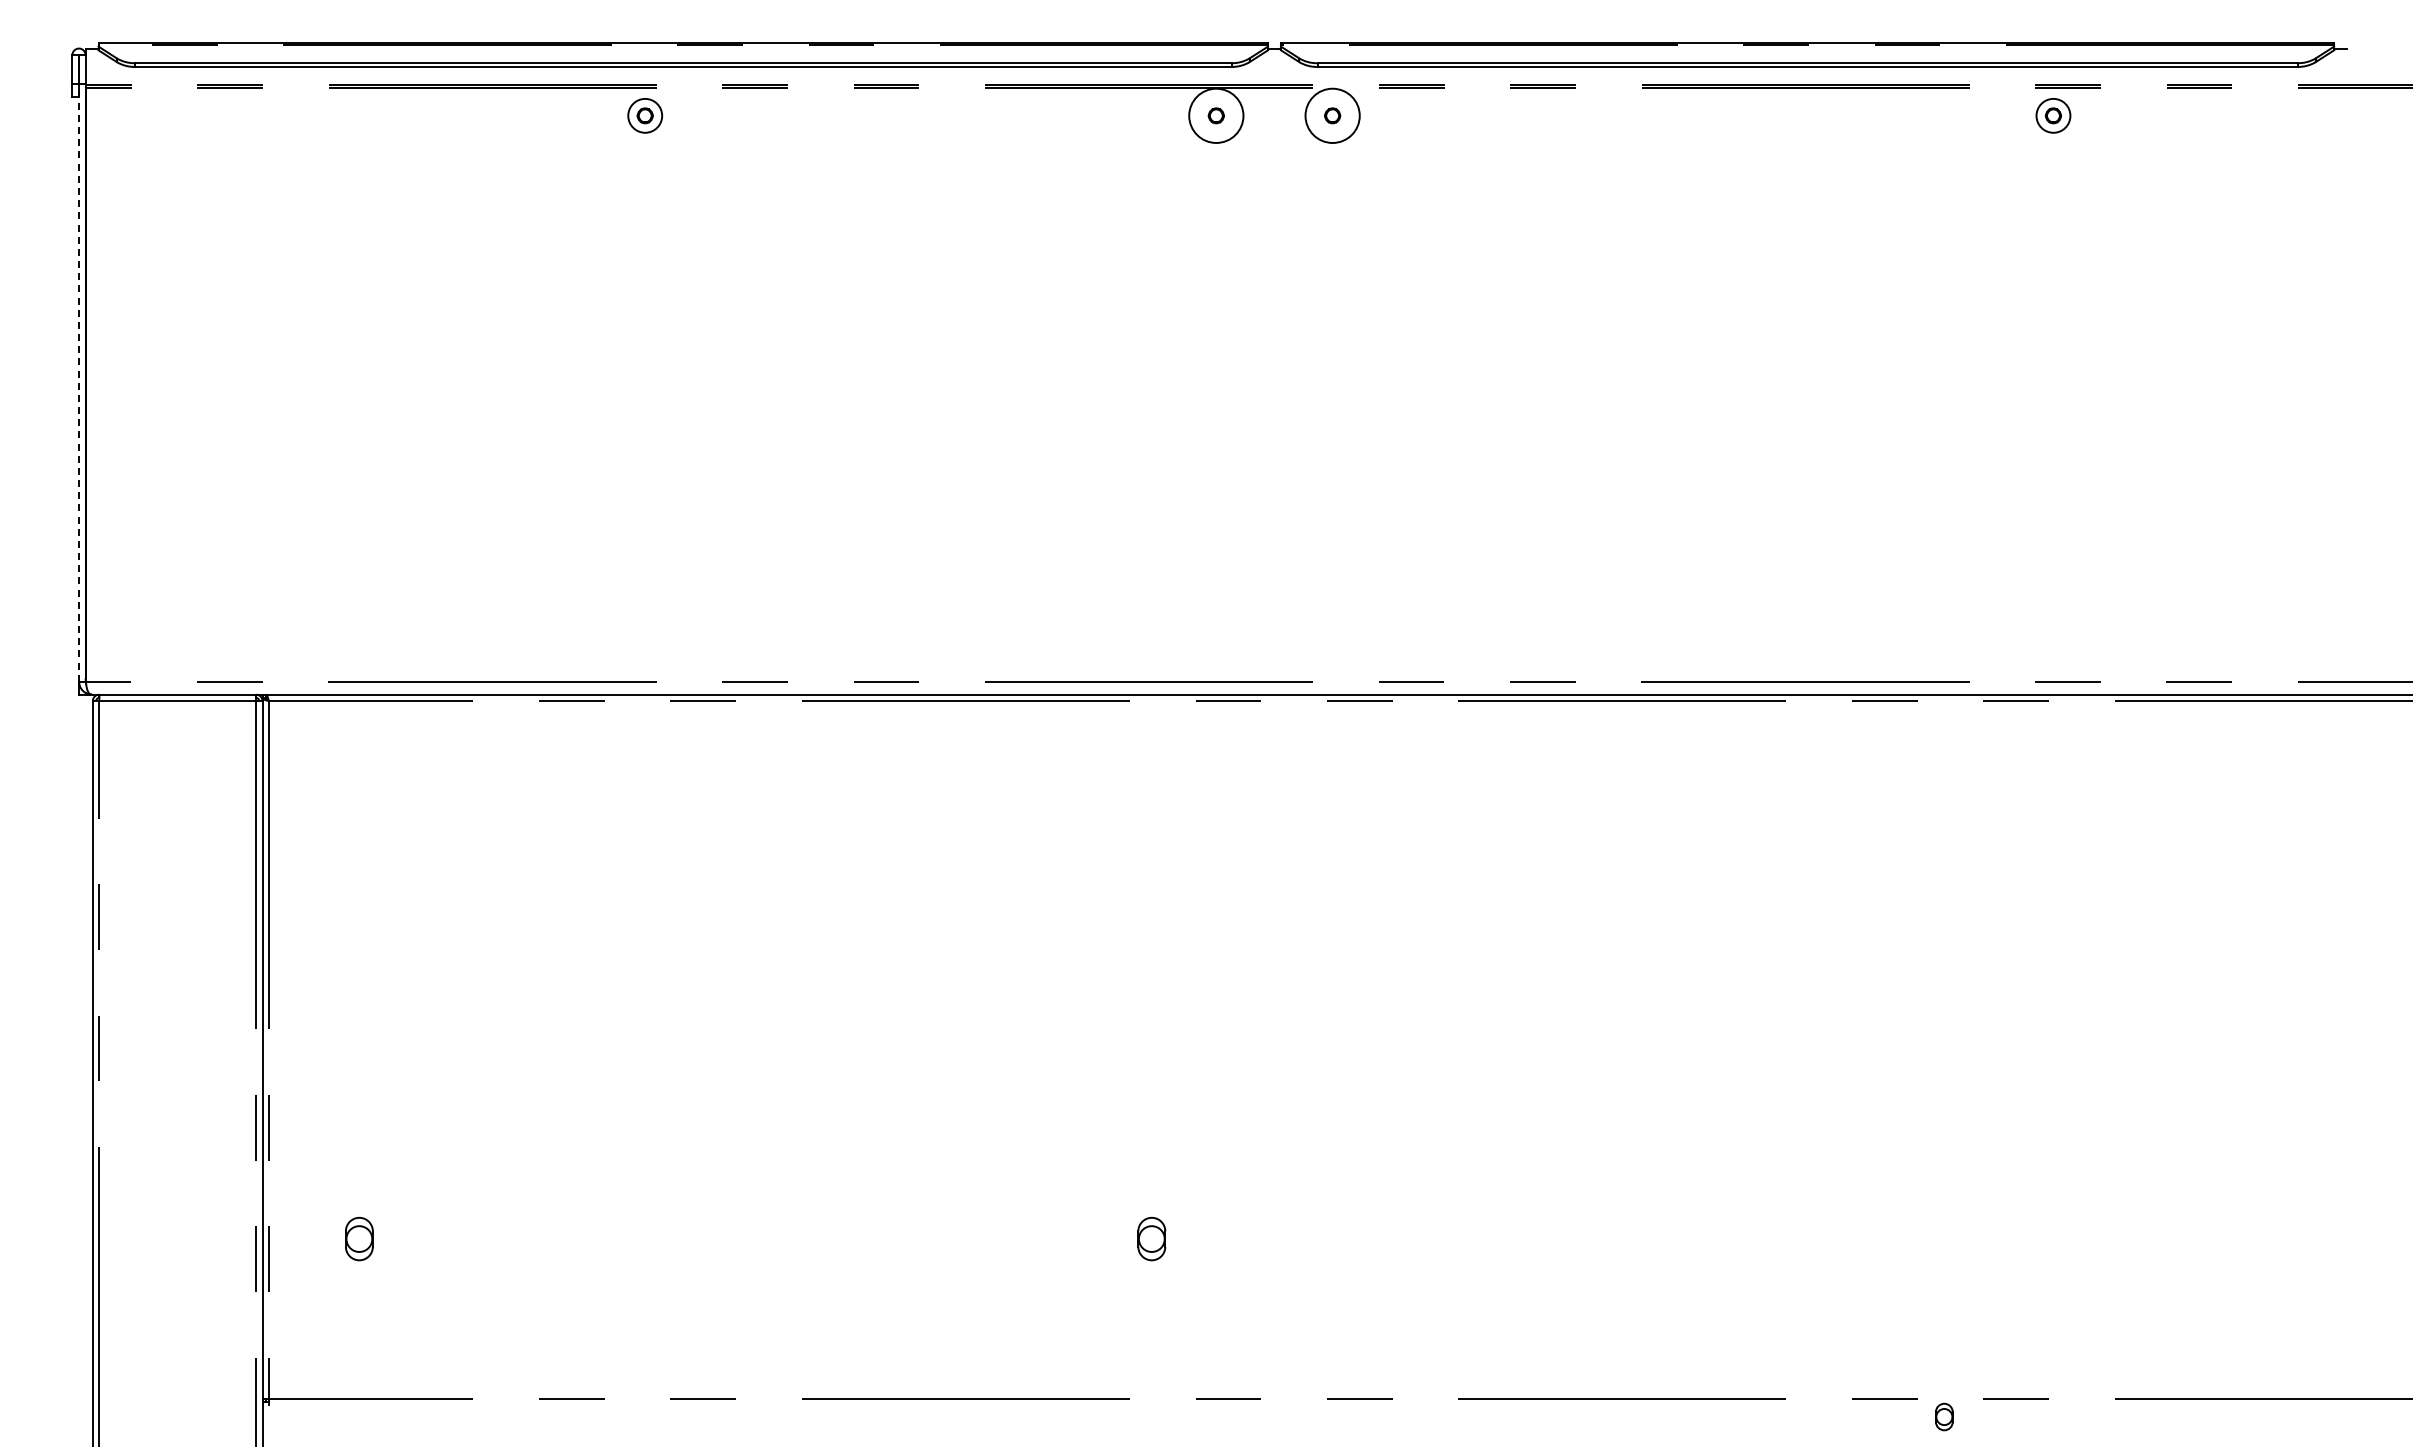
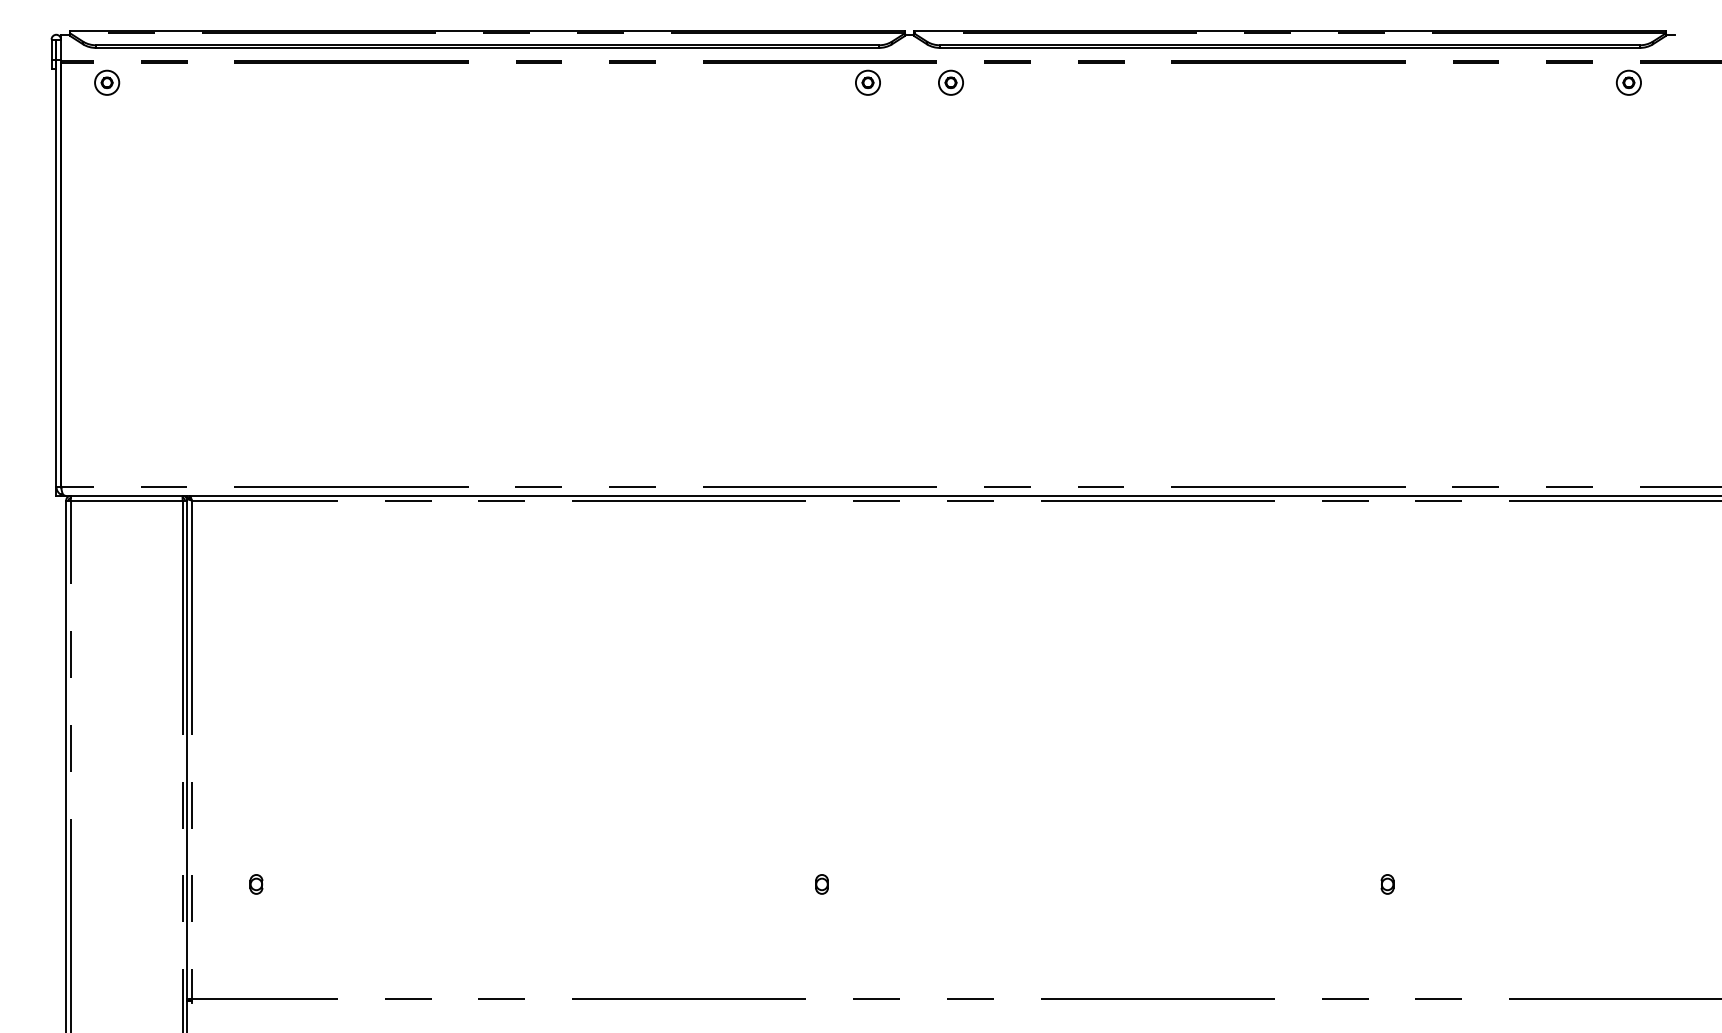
part: (645, 115) -> (107, 82), moved
circle: (1216, 115) -> (868, 82), size x0.62
circle: (1332, 115) -> (950, 82), size x0.62
part: (2053, 115) -> (1628, 82), moved
line: (79, 382) -> (56, 273), dashed -> solid
part: (359, 1238) -> (256, 884), size x0.62
part: (1151, 1238) -> (821, 884), size x0.62
part: (1944, 1416) -> (1387, 884), moved

